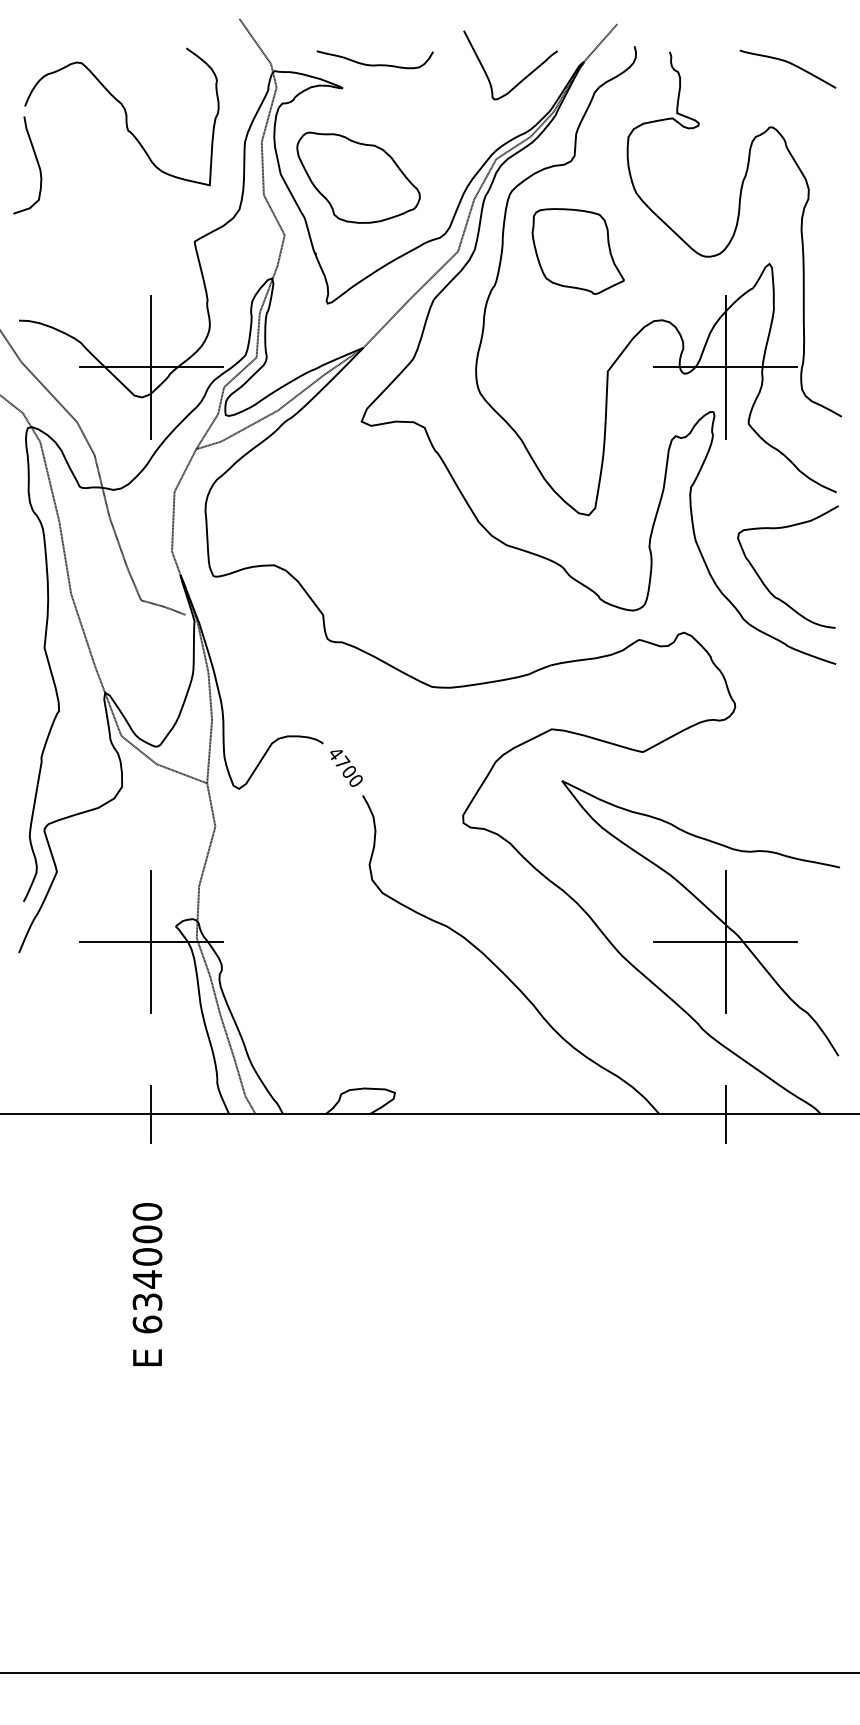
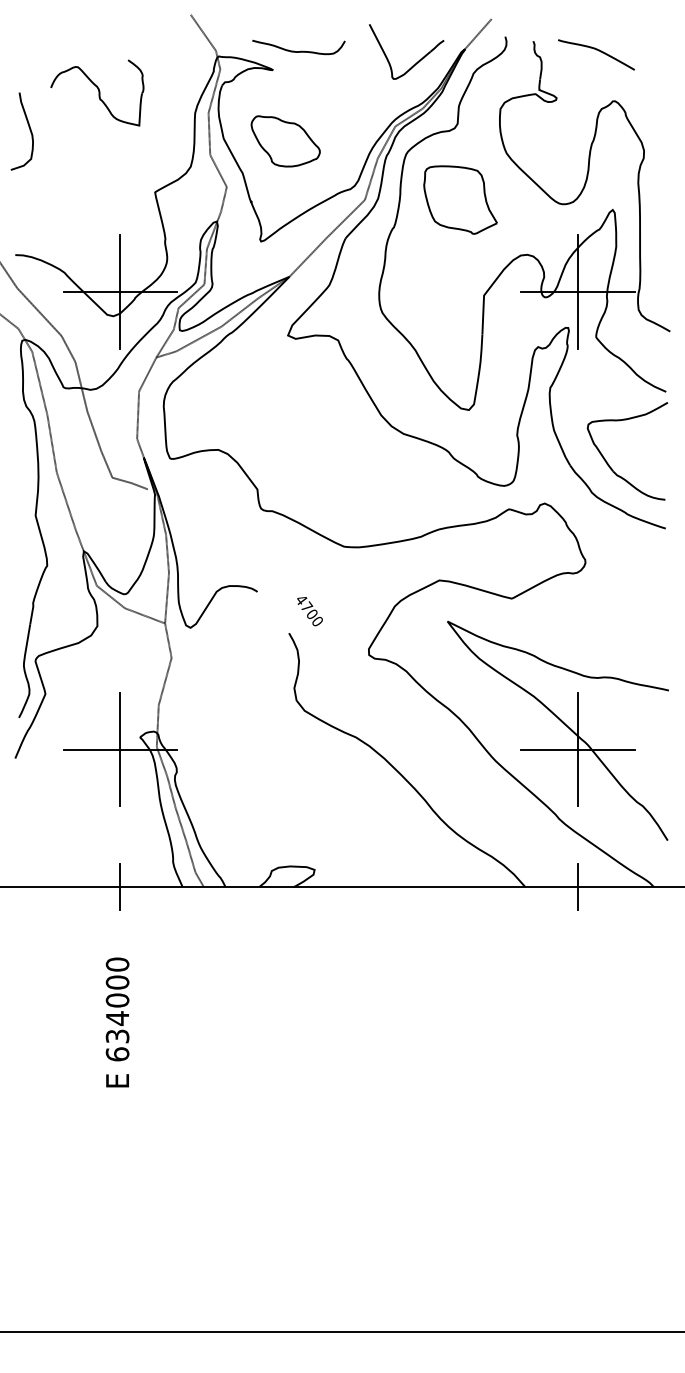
curve: (790, 64) -> (598, 51), moved
part: (122, 116) -> (97, 92), size x0.6
part: (358, 177) -> (285, 141), size x0.7
text: (345, 768) -> (309, 611), moved

